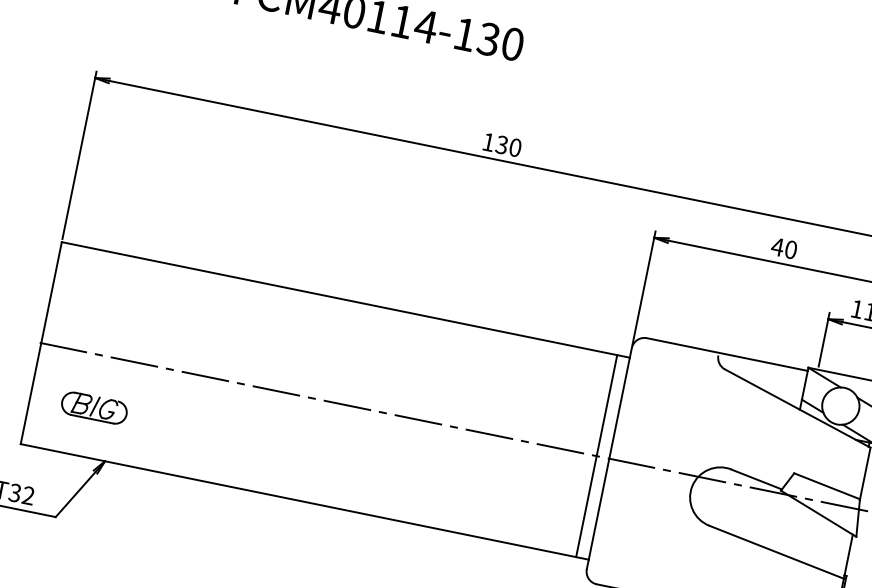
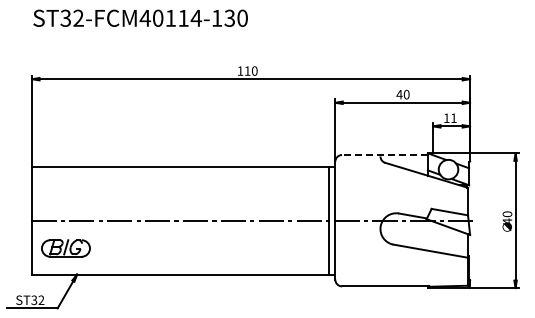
text: (502, 143) -> (247, 70), 130 -> 110
line: (726, 355) -> (384, 155), solid -> dashed
part: (95, 408) -> (66, 248), size x1.4

